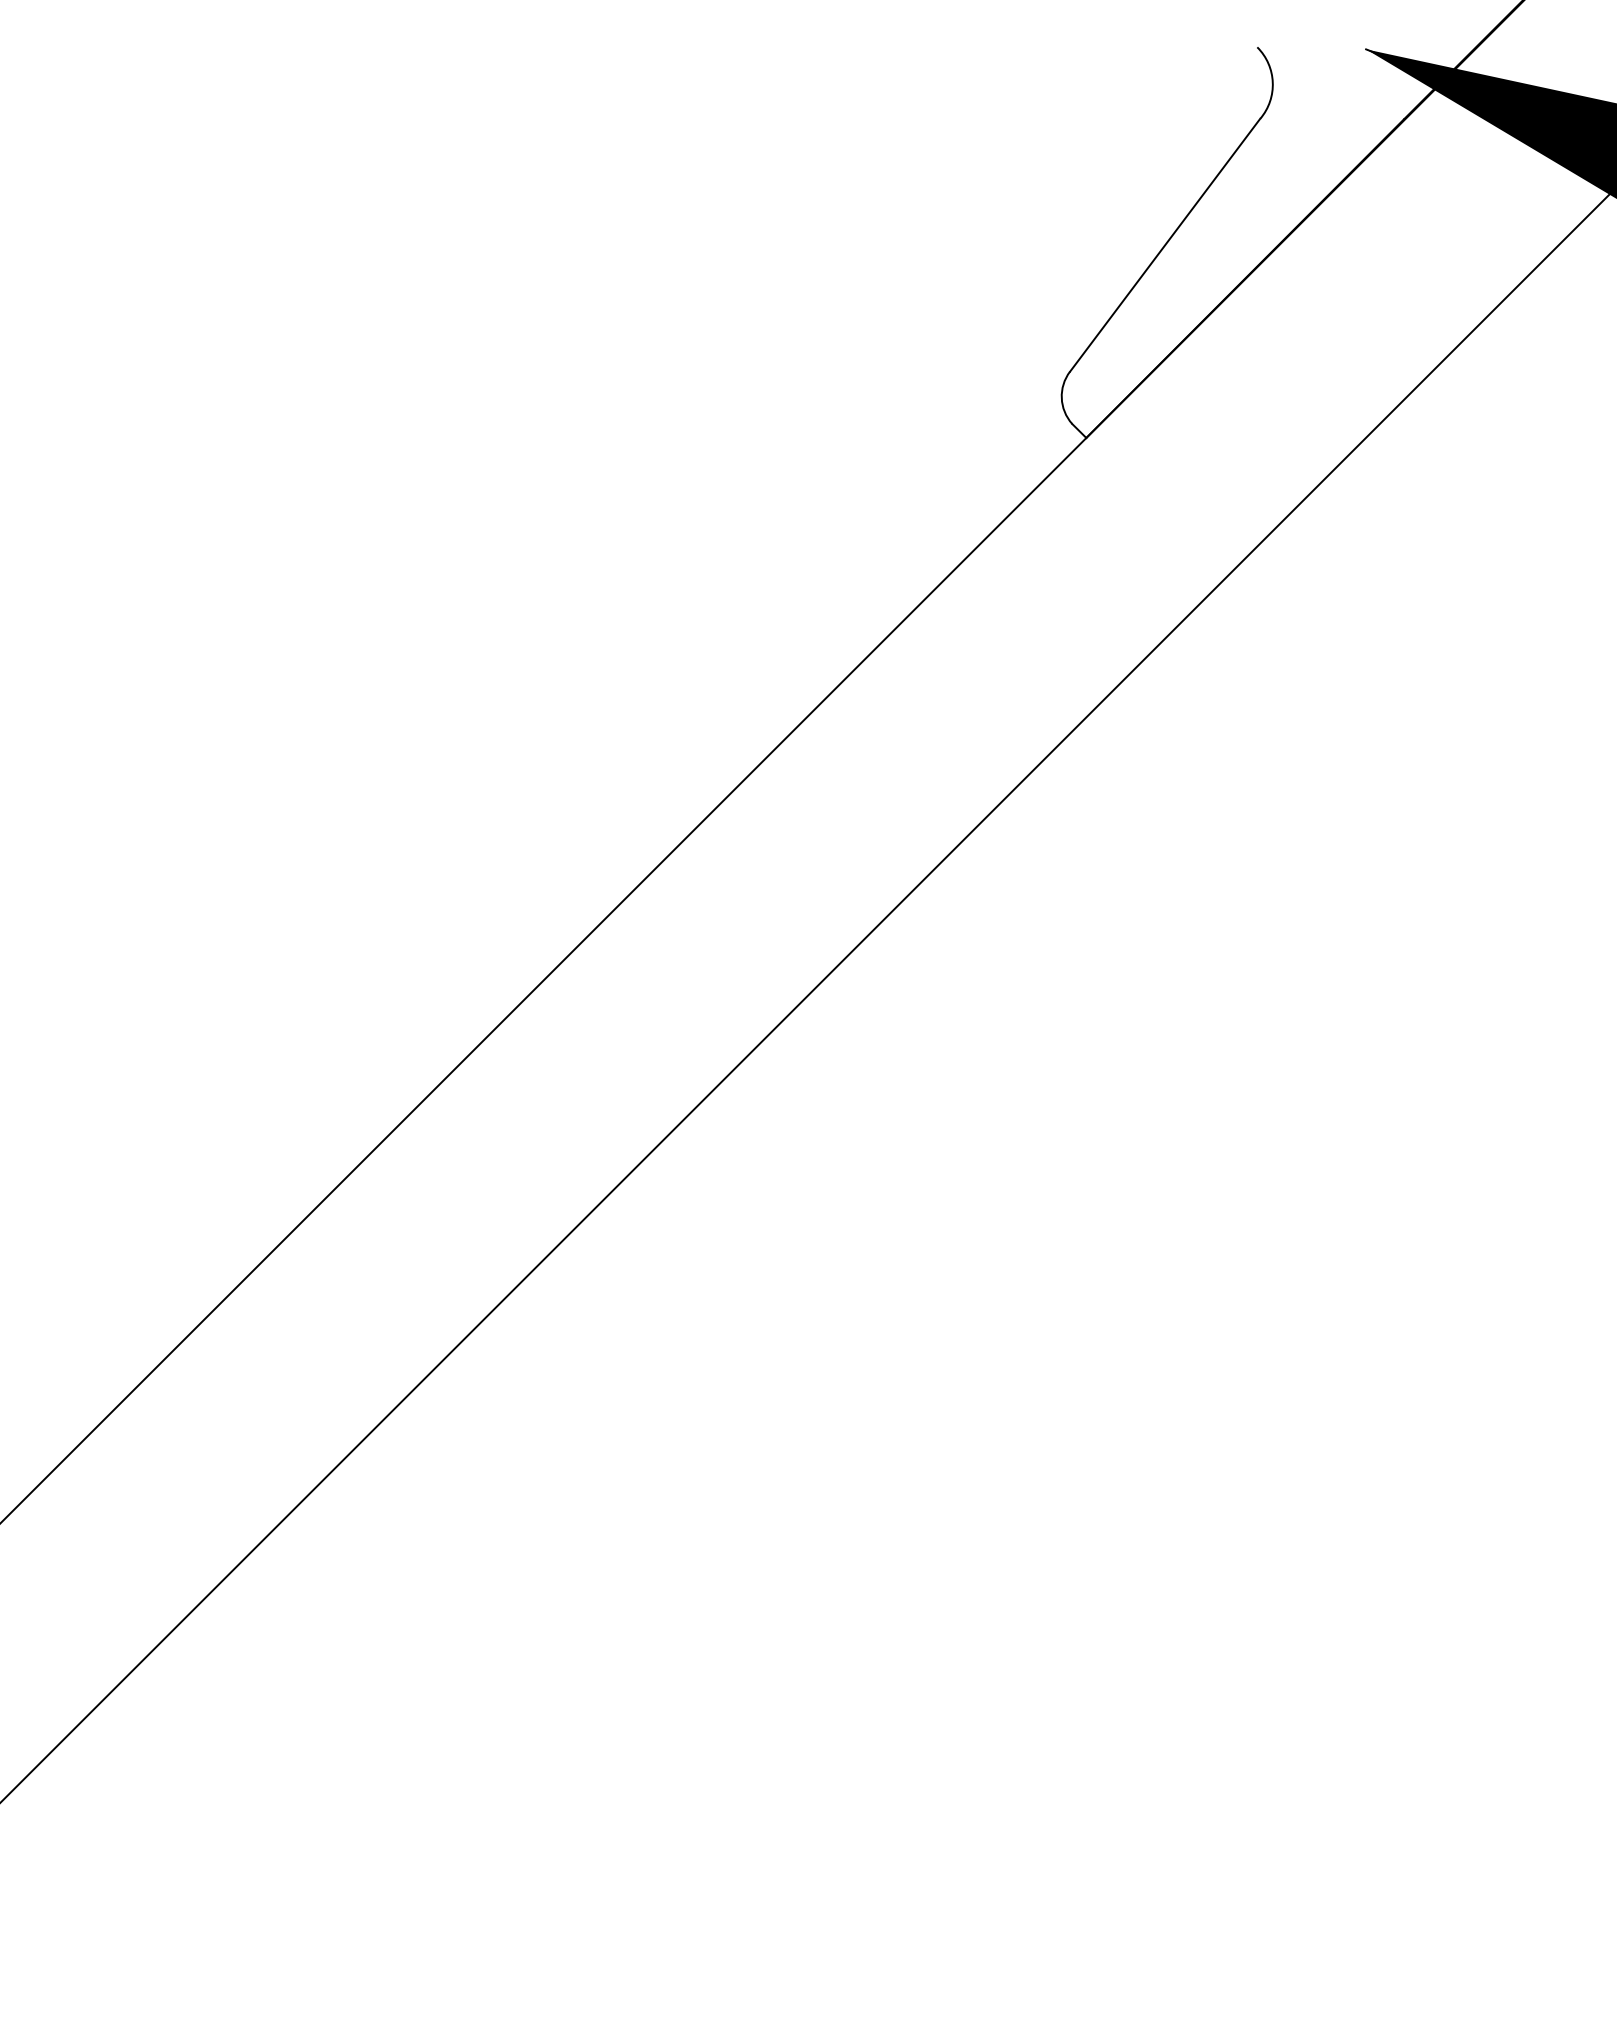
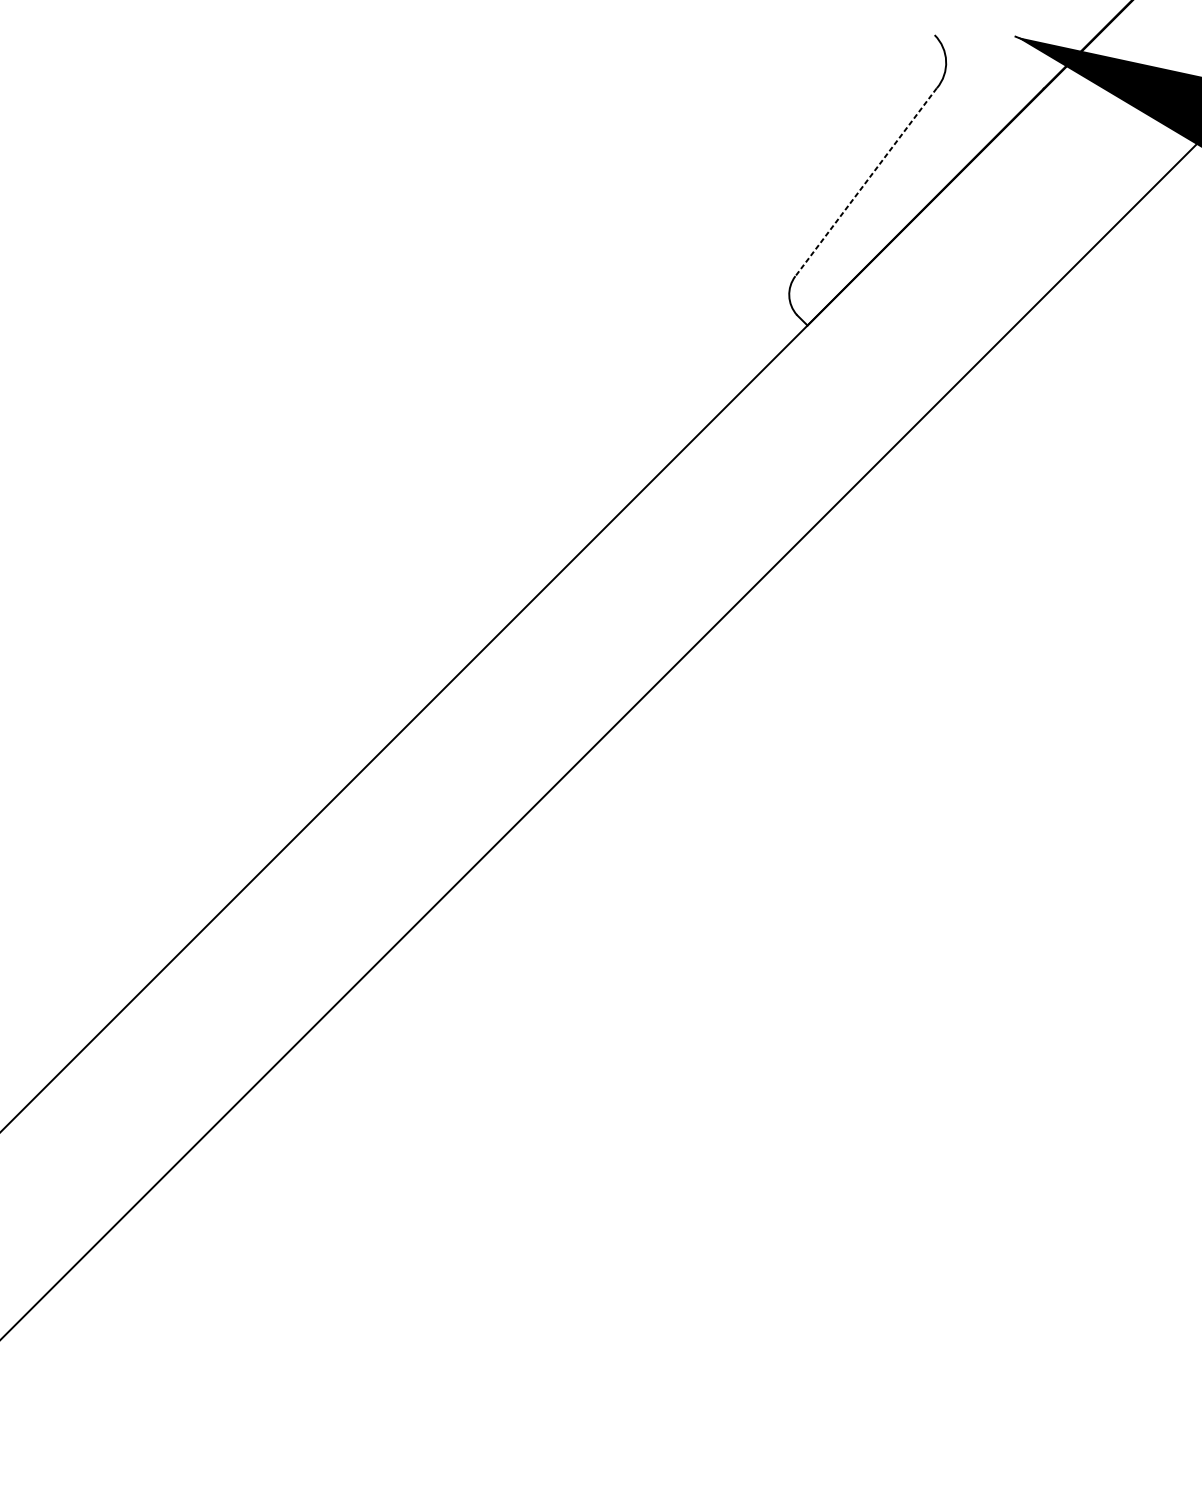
line: (1164, 245) -> (865, 182), solid -> dashed

